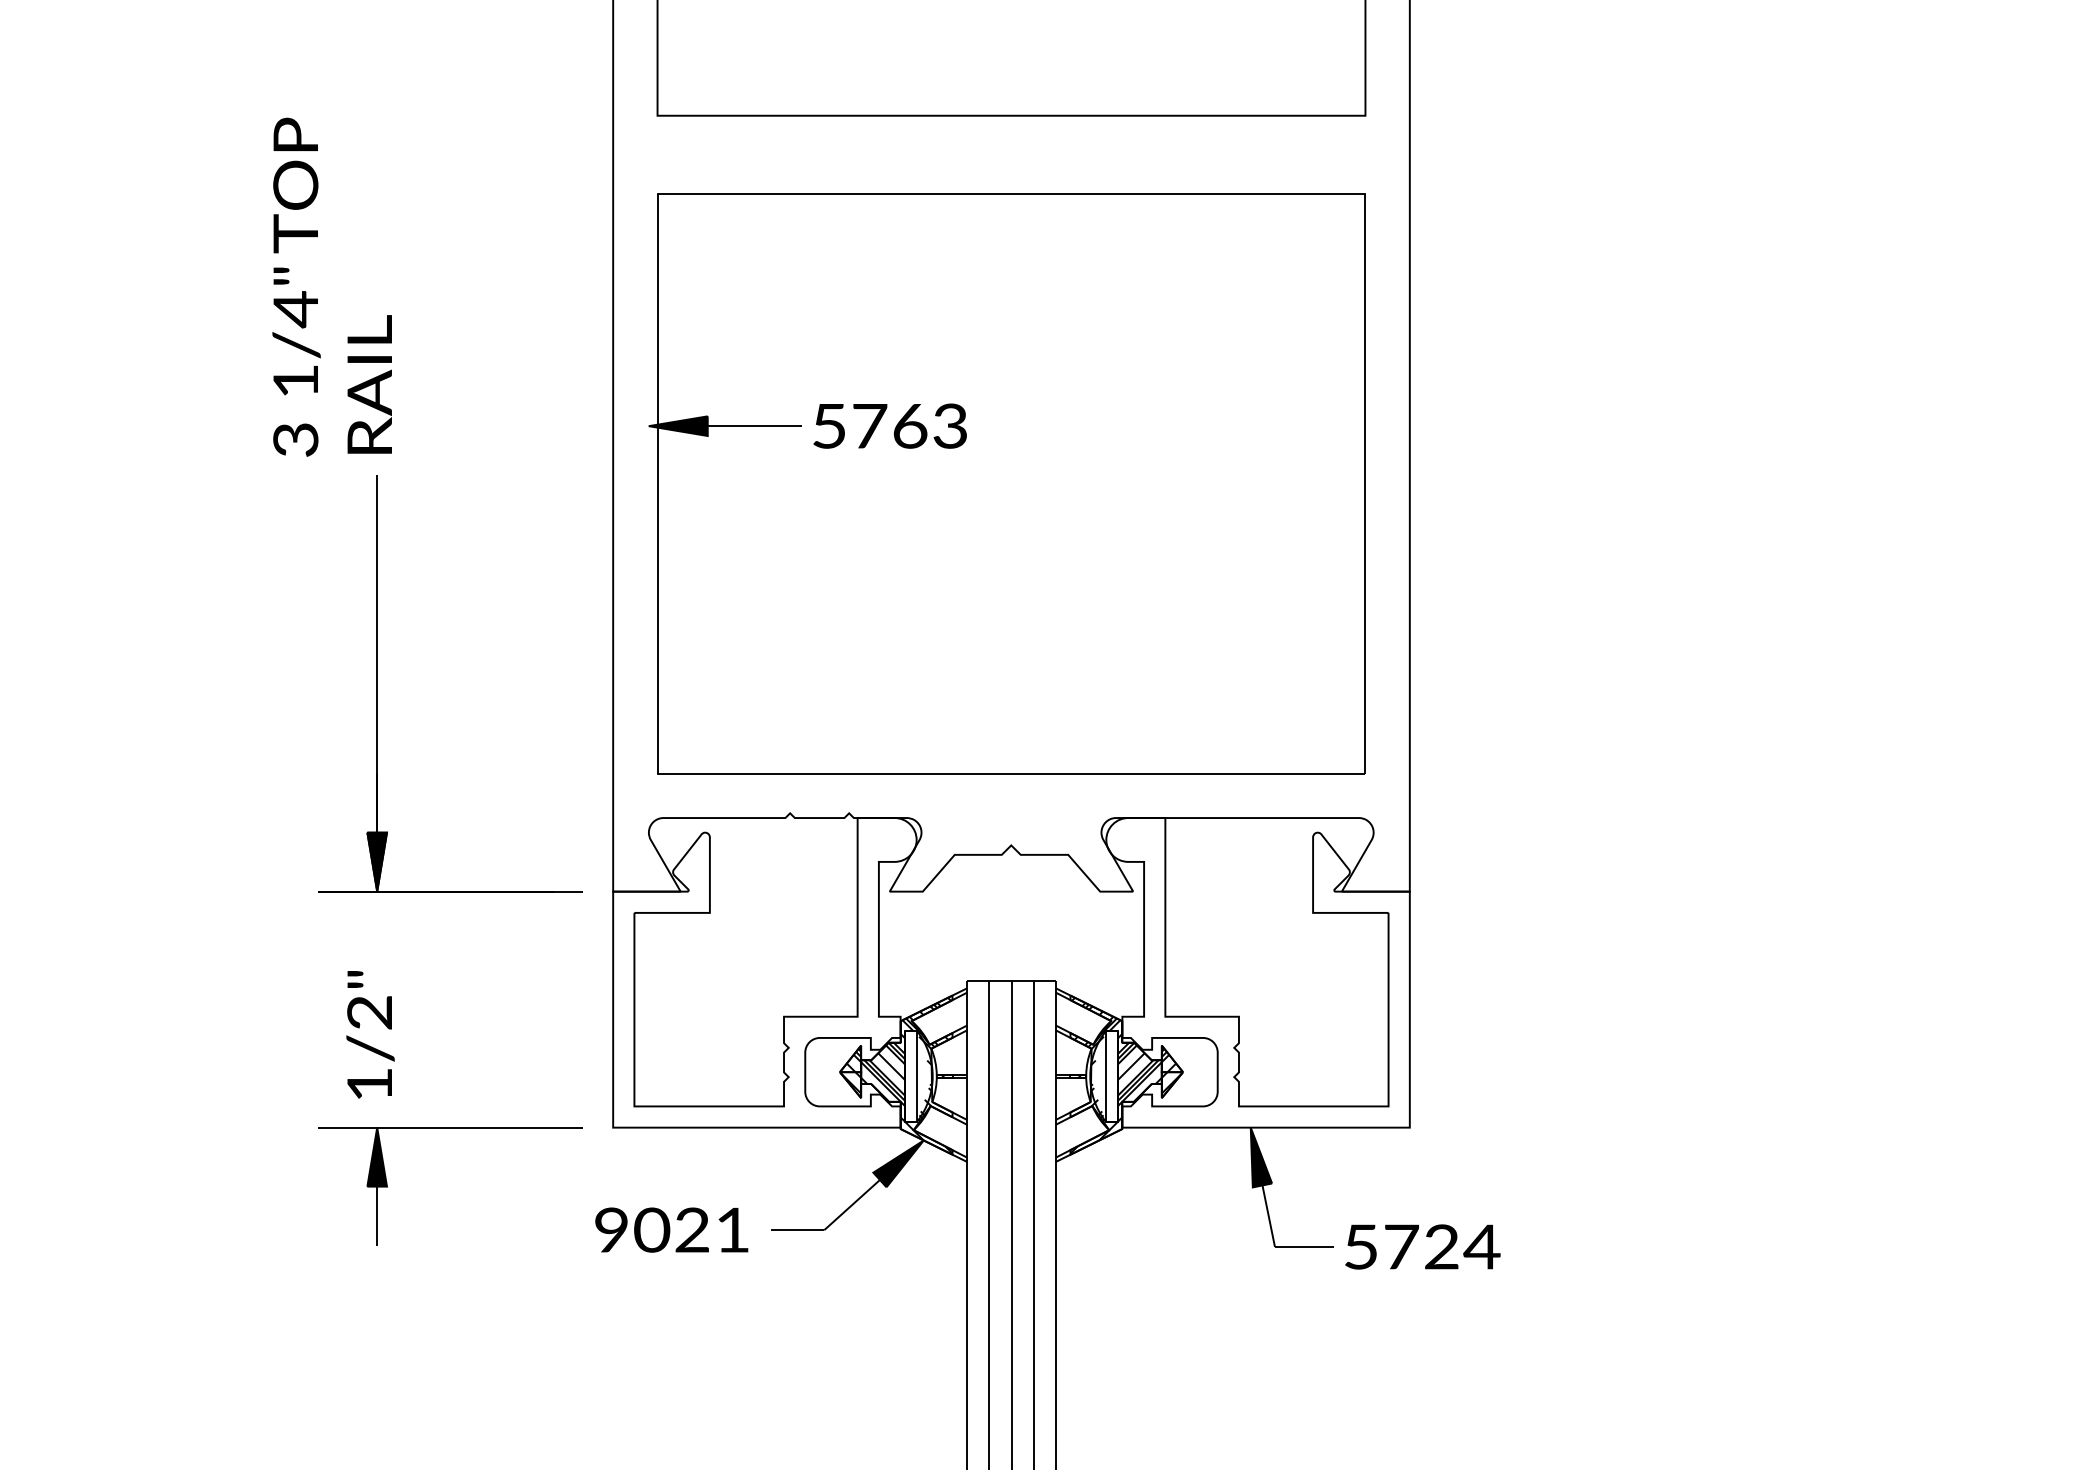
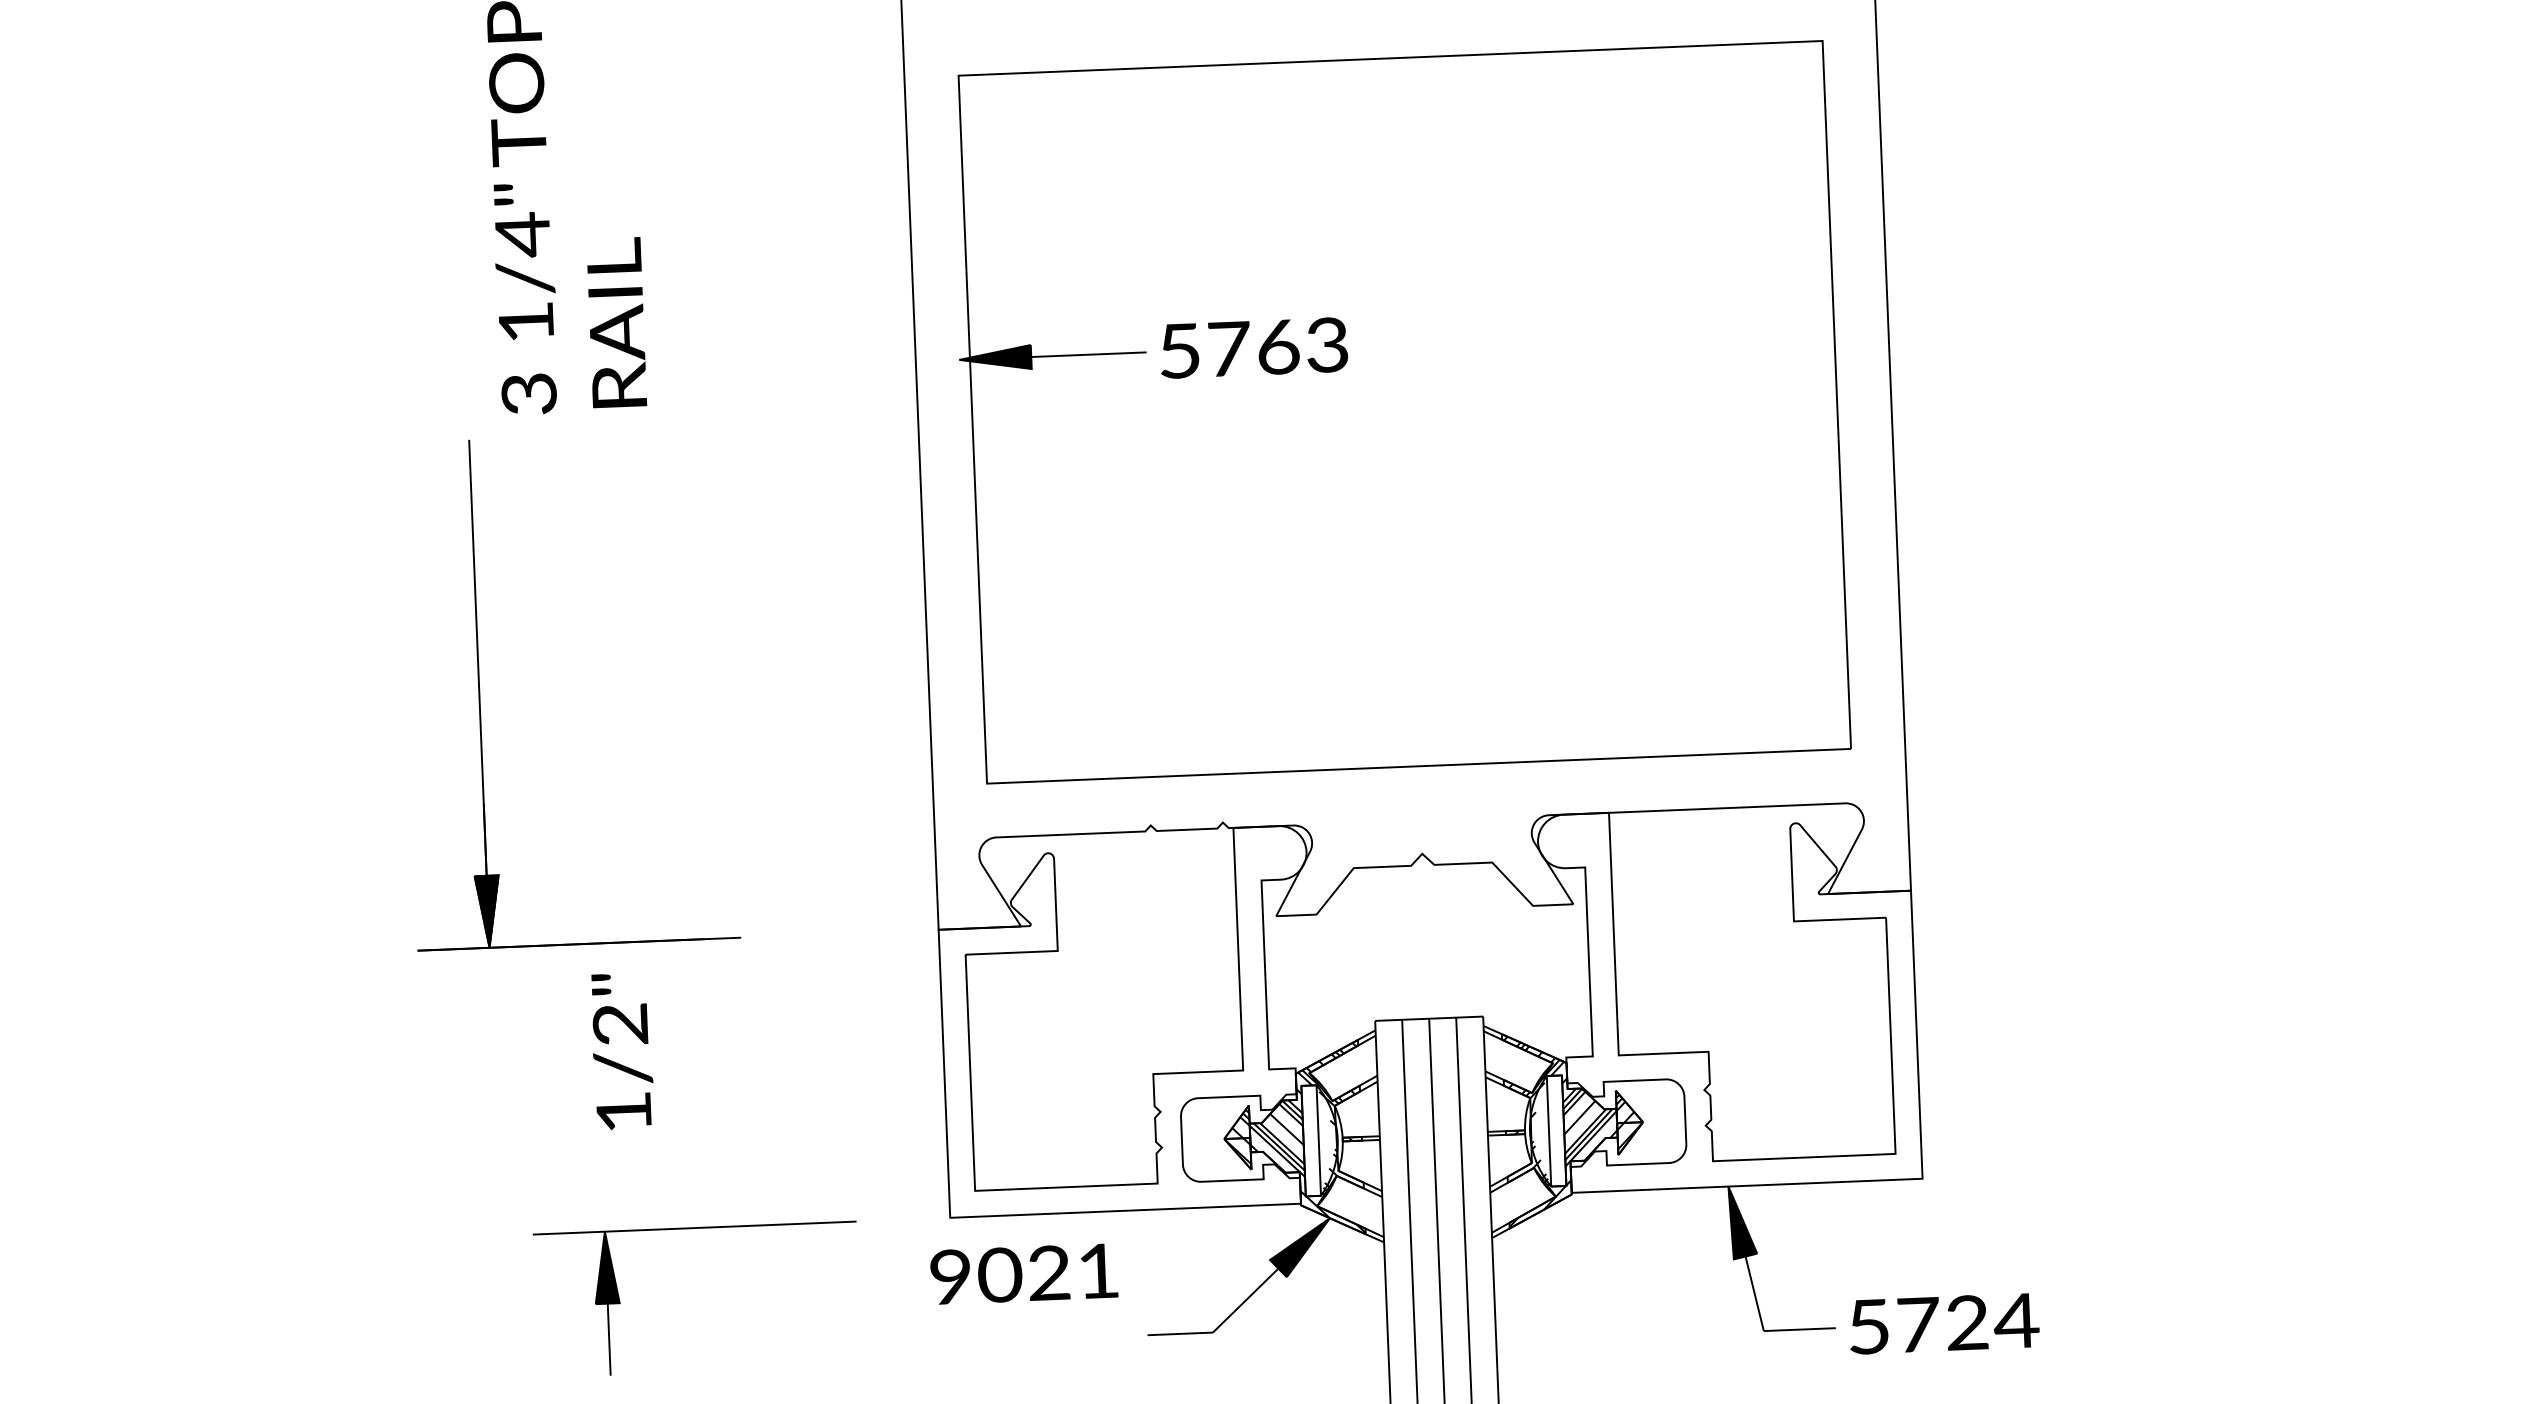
part: (377, 683) -> (479, 693), moved
text: (370, 1034) -> (622, 1051), moved
part: (450, 1128) -> (694, 1229), moved
text: (671, 1229) -> (1023, 1273), moved

